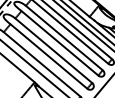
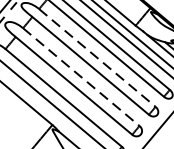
line: (64, 38) -> (97, 58), solid -> dashed
line: (54, 51) -> (82, 78), solid -> dashed

